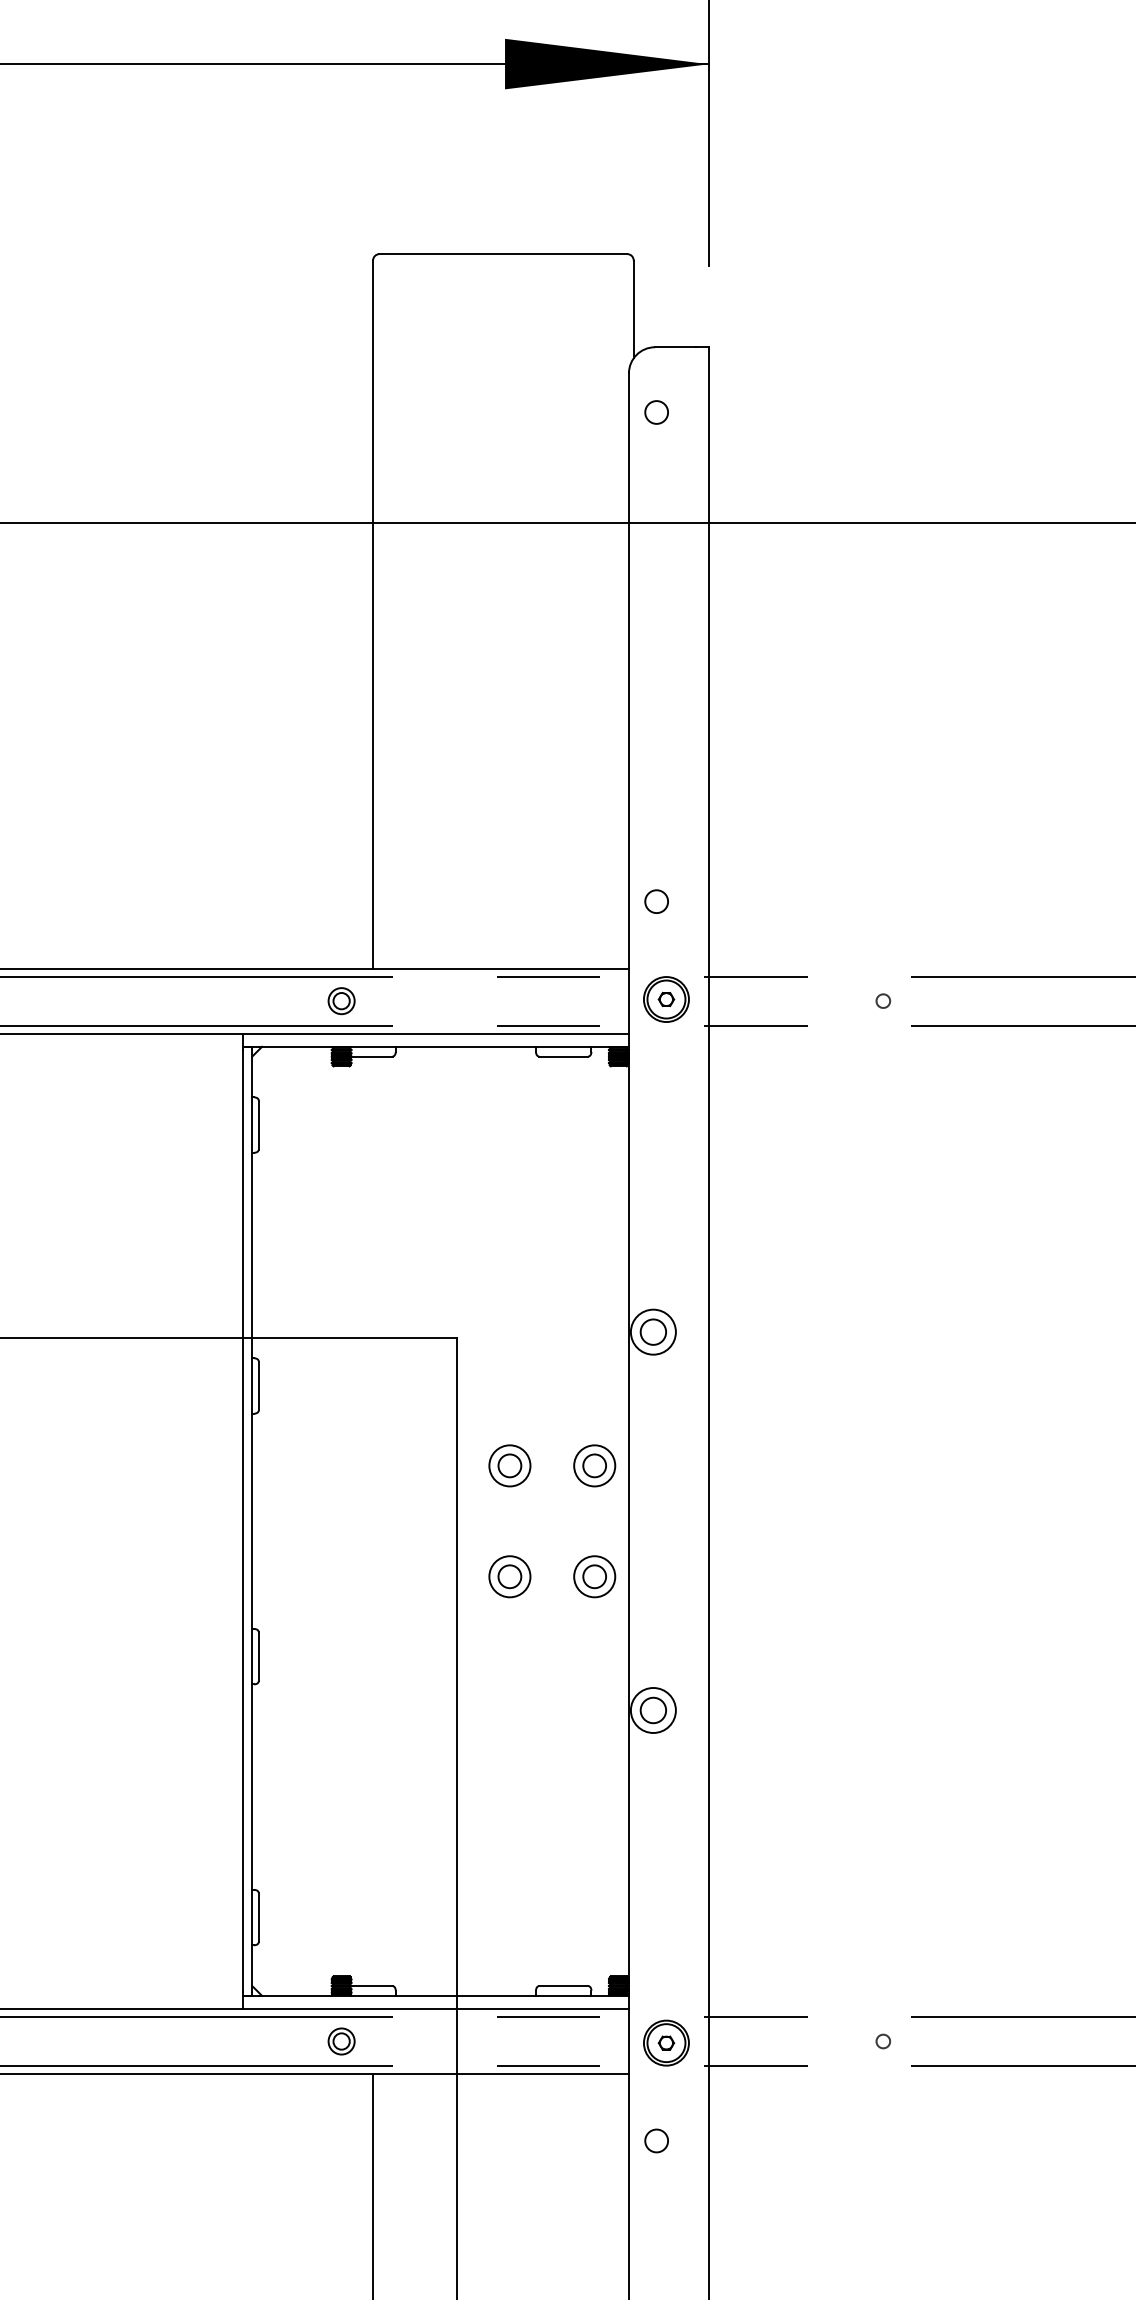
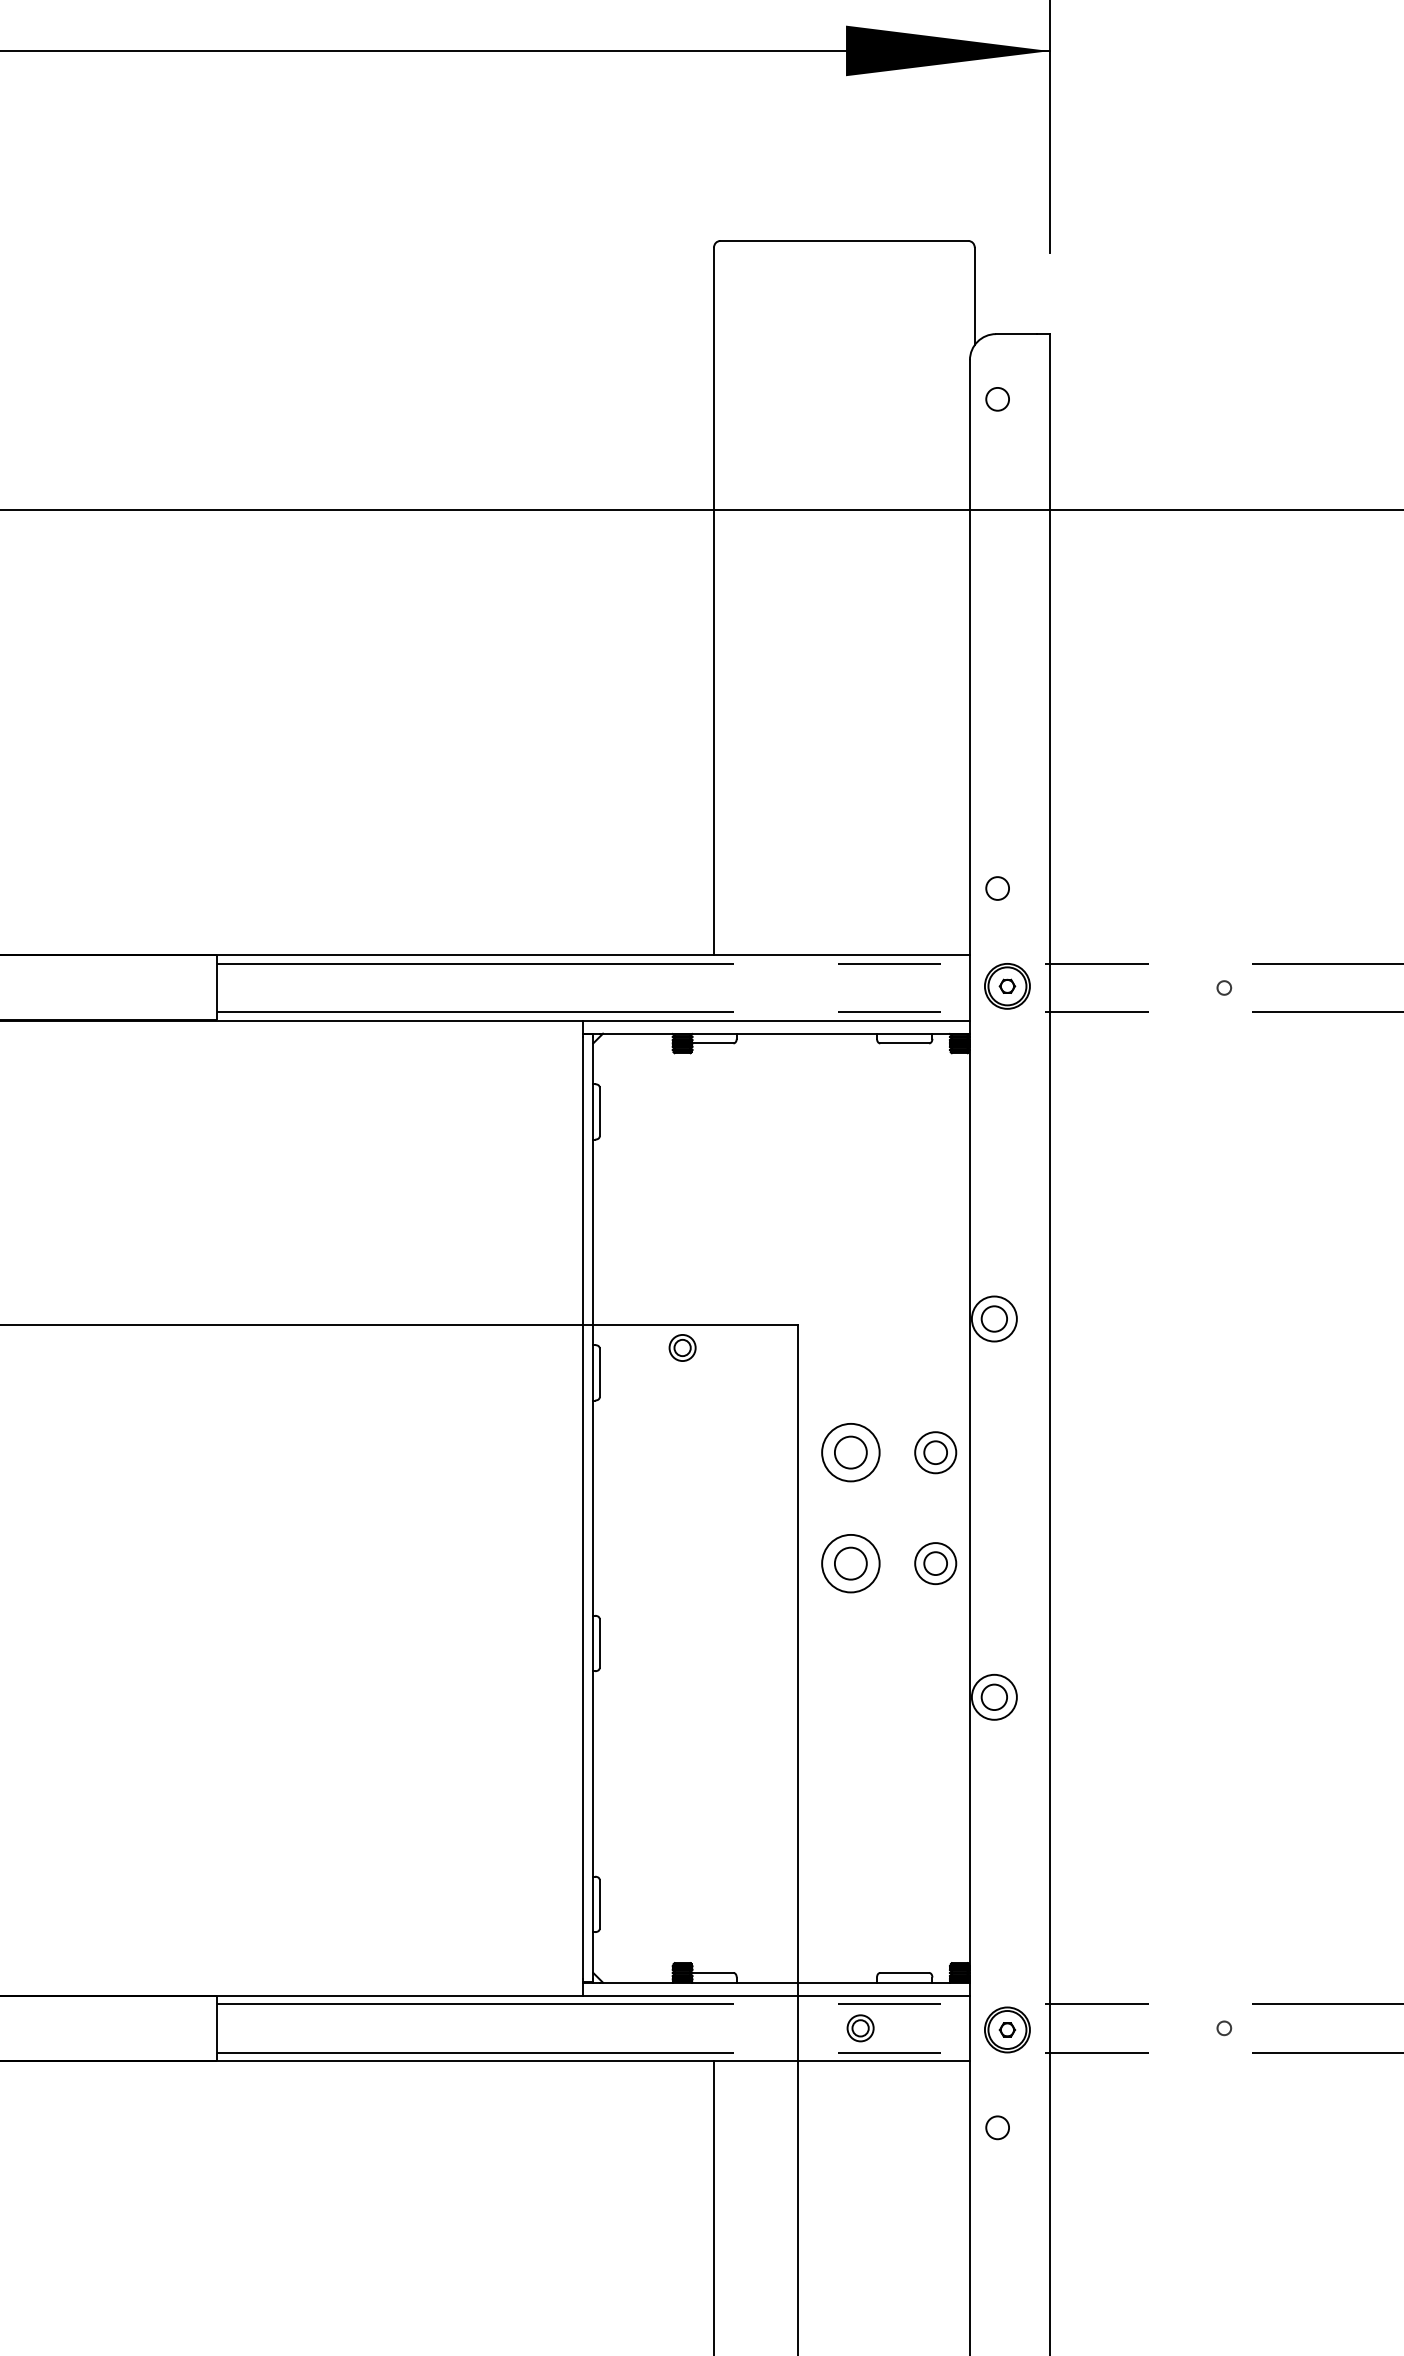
part: (341, 1000) -> (682, 1347), moved
part: (509, 1465) -> (850, 1452), size x1.4
part: (509, 1576) -> (850, 1563), size x1.4
part: (341, 2041) -> (860, 2028), moved

